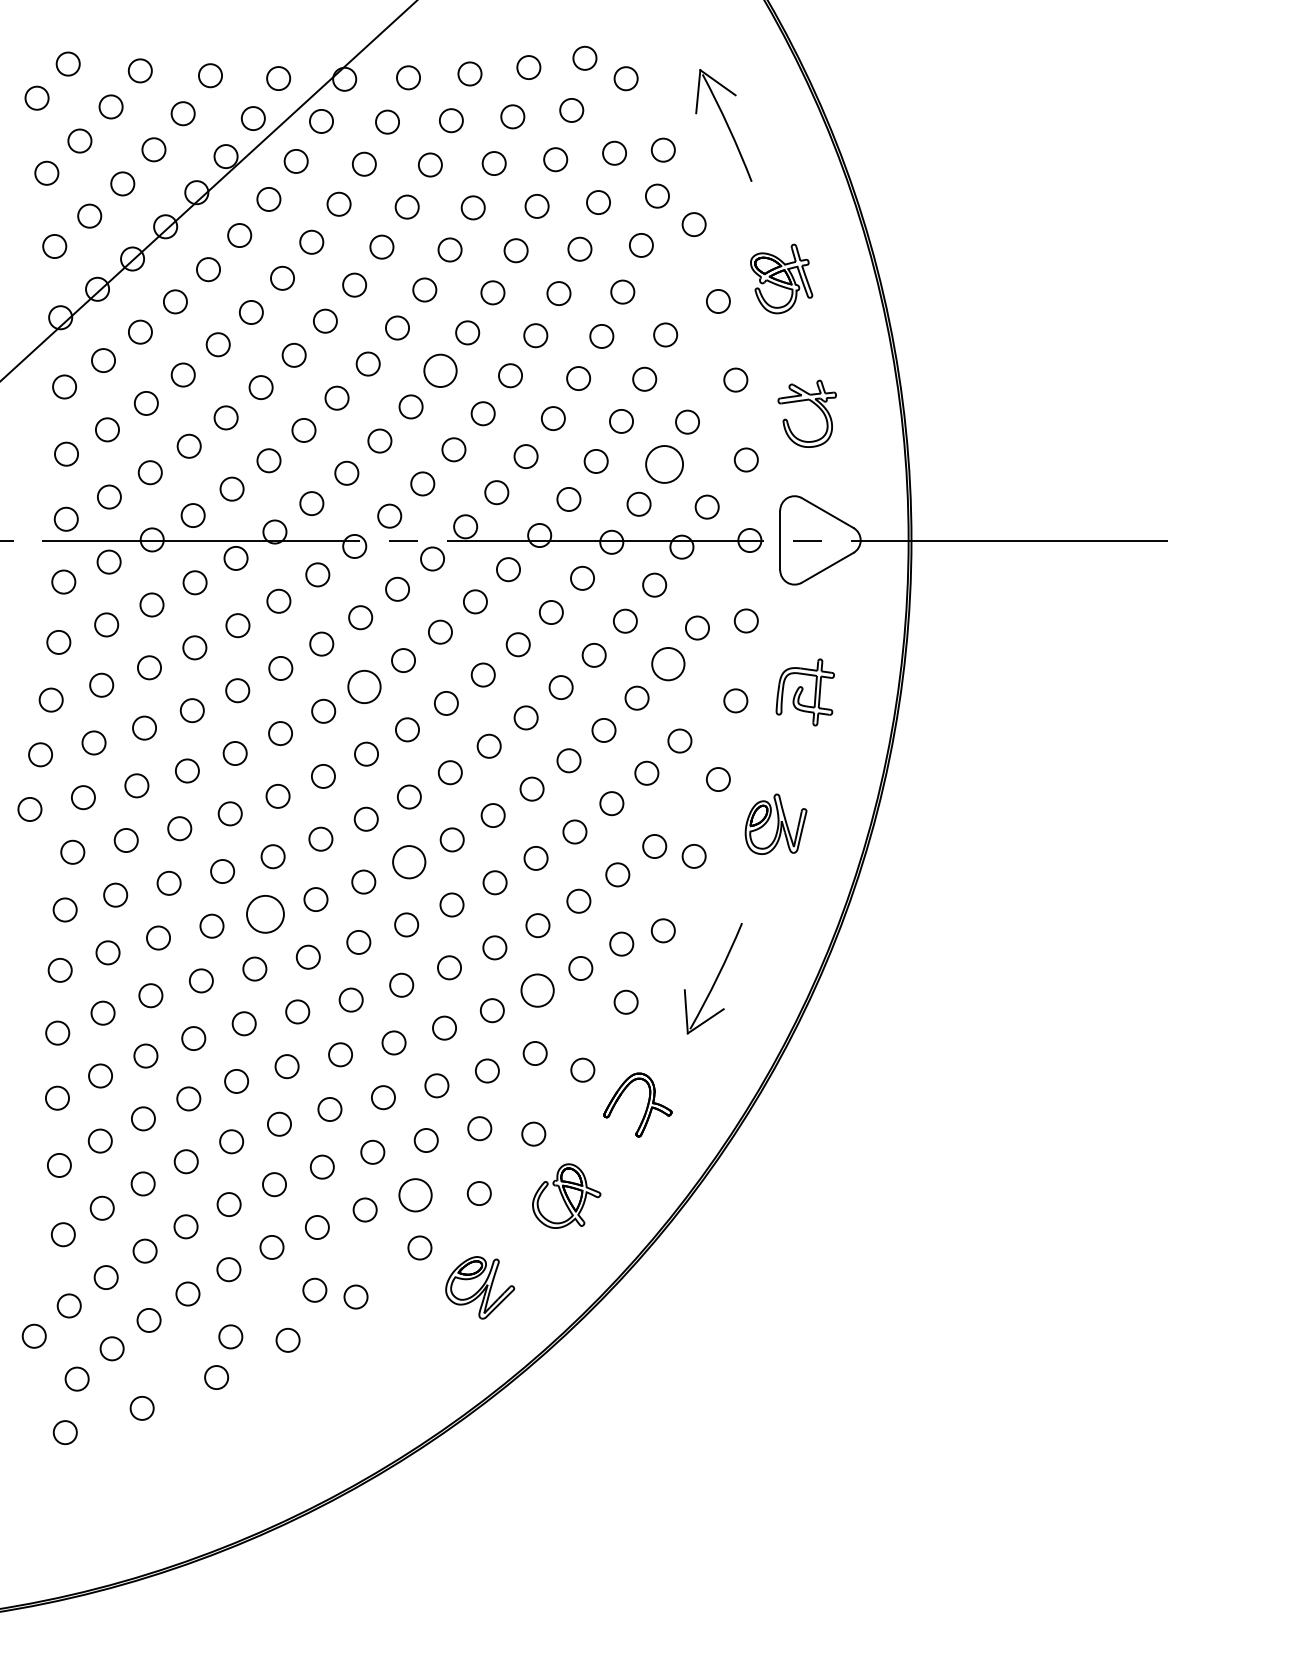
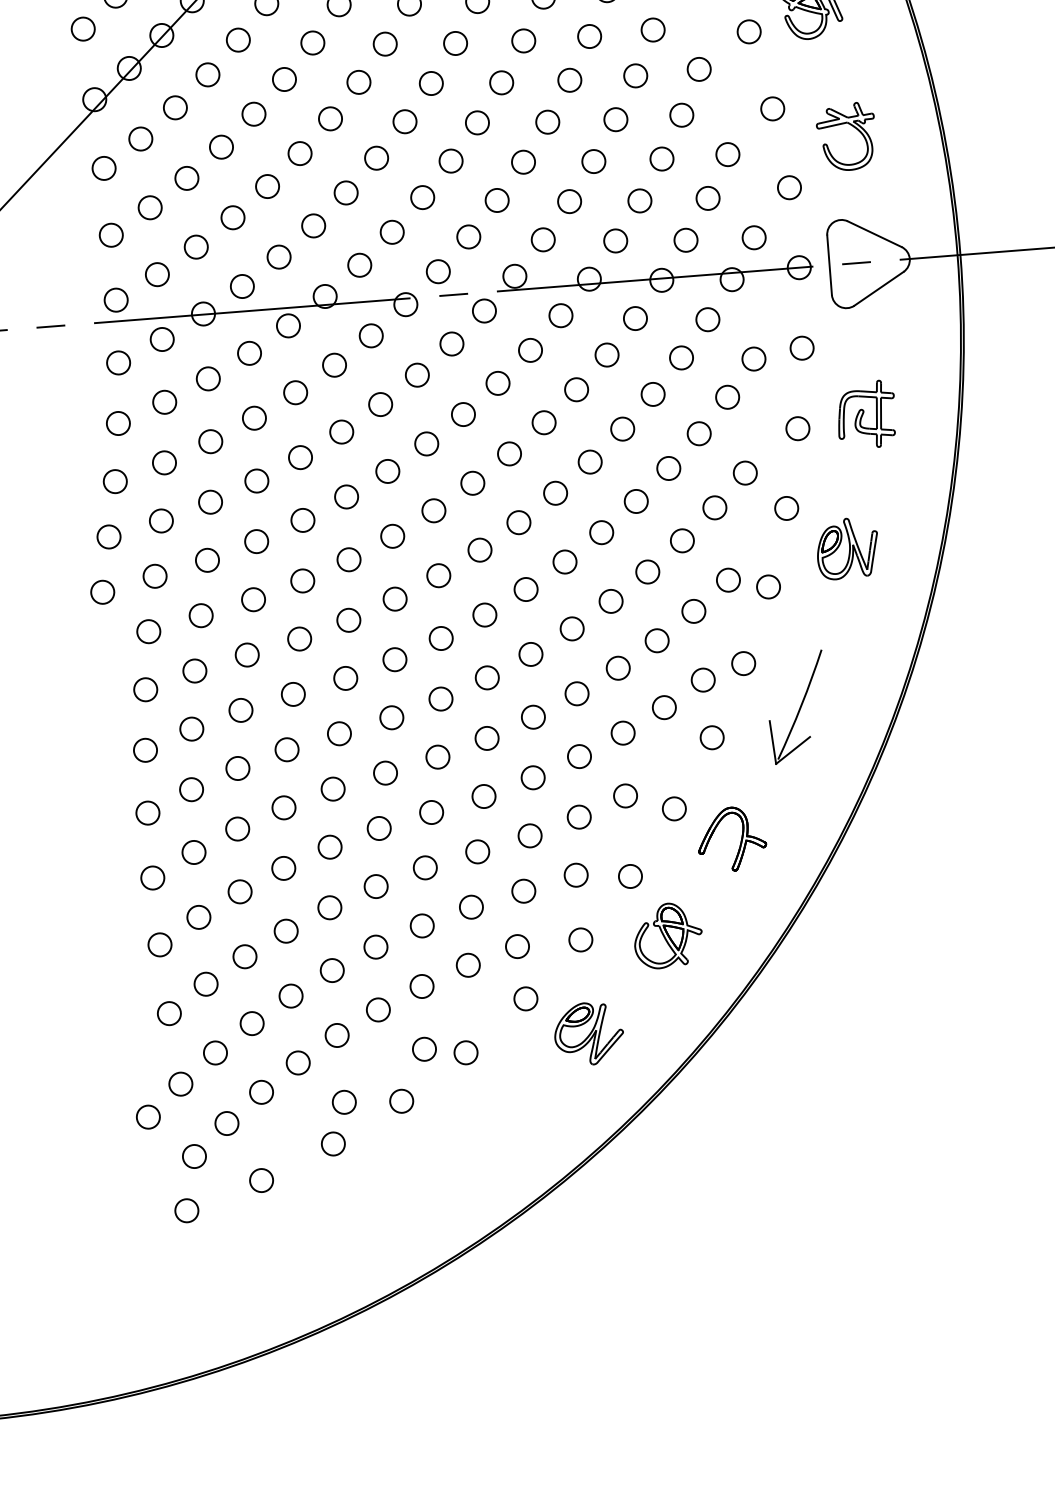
circle: (439, 370) -> (476, 122), size x0.71
circle: (663, 463) -> (707, 197), size x0.62
circle: (667, 663) -> (726, 396), size x0.71
circle: (364, 686) -> (426, 443), size x0.71
circle: (408, 861) -> (484, 614), size x0.71
circle: (265, 914) -> (345, 678), size x0.62
circle: (537, 990) -> (622, 732), size x0.71
circle: (415, 1194) -> (517, 945), size x0.71

